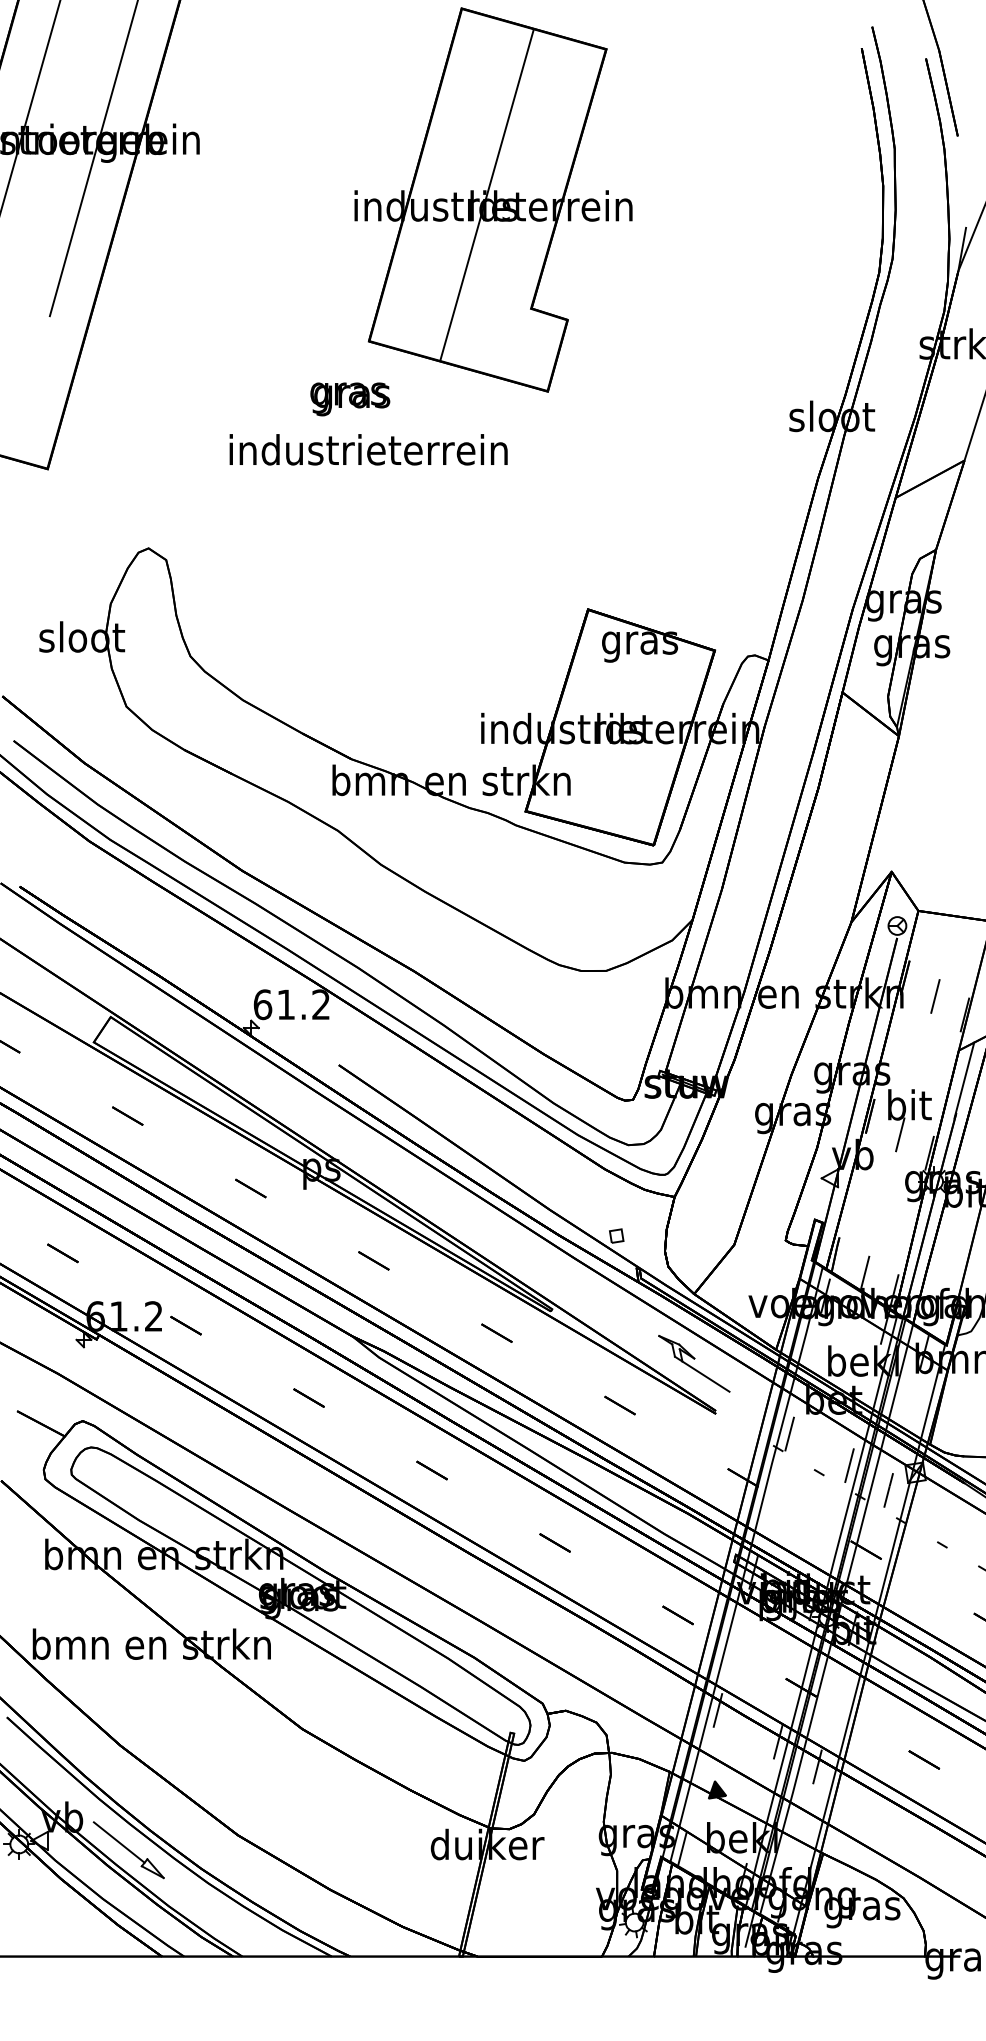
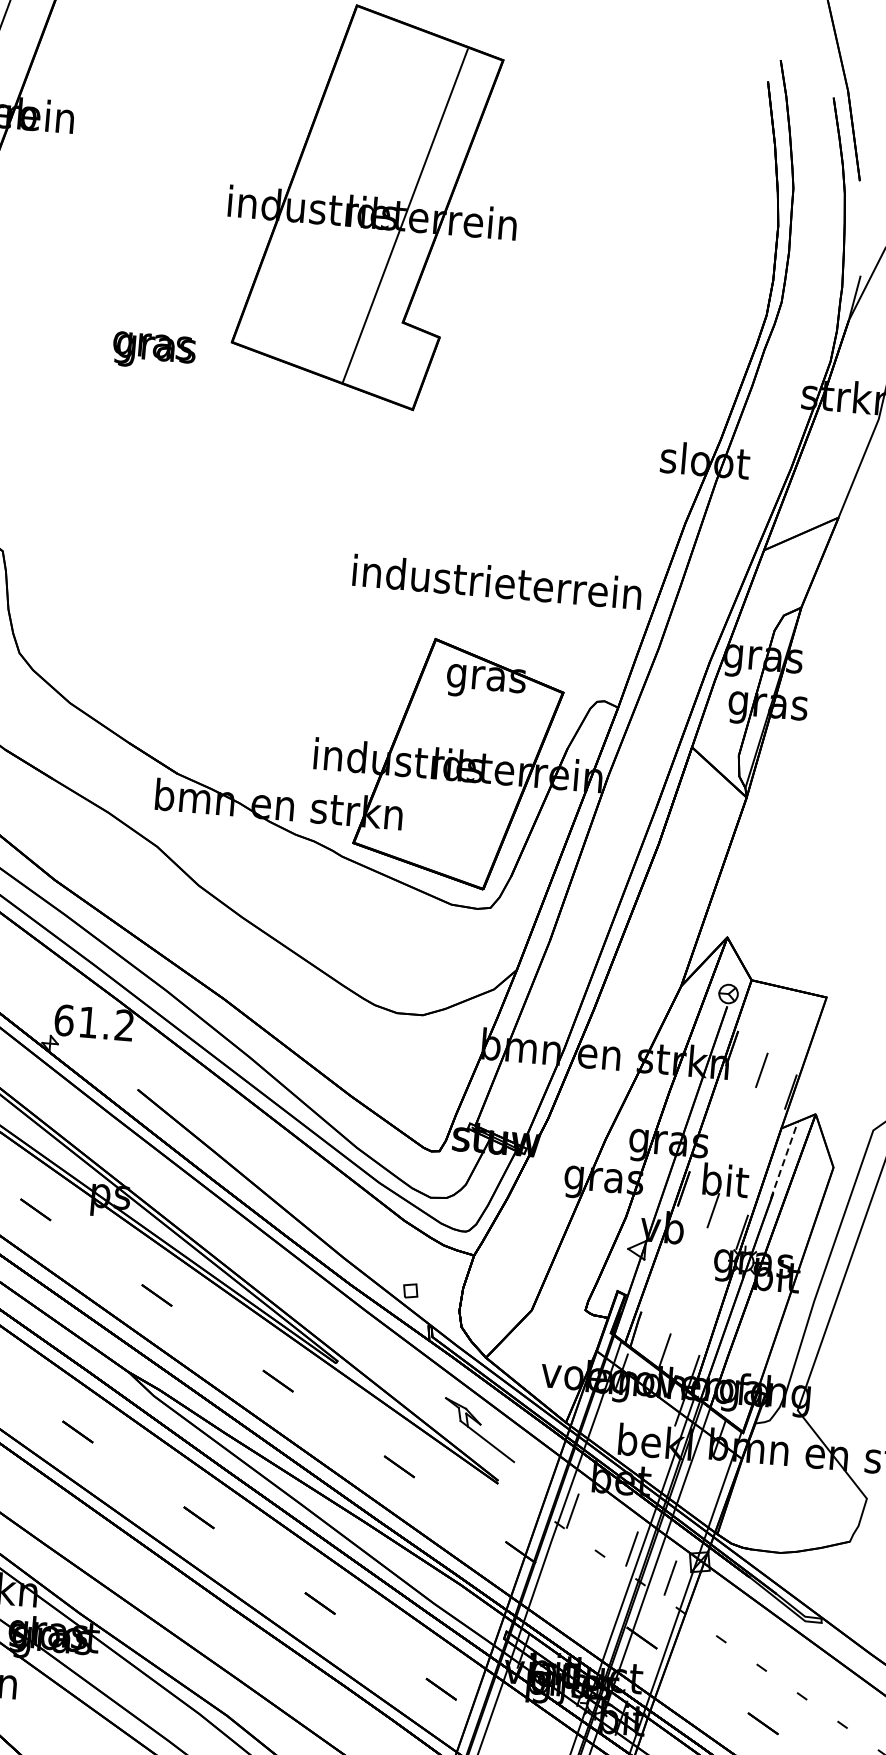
line: (486, 195) -> (404, 216), moved
text: (350, 399) -> (154, 351), moved
text: (368, 449) -> (497, 581), moved
line: (964, 1080) -> (784, 1159), solid -> dashed

